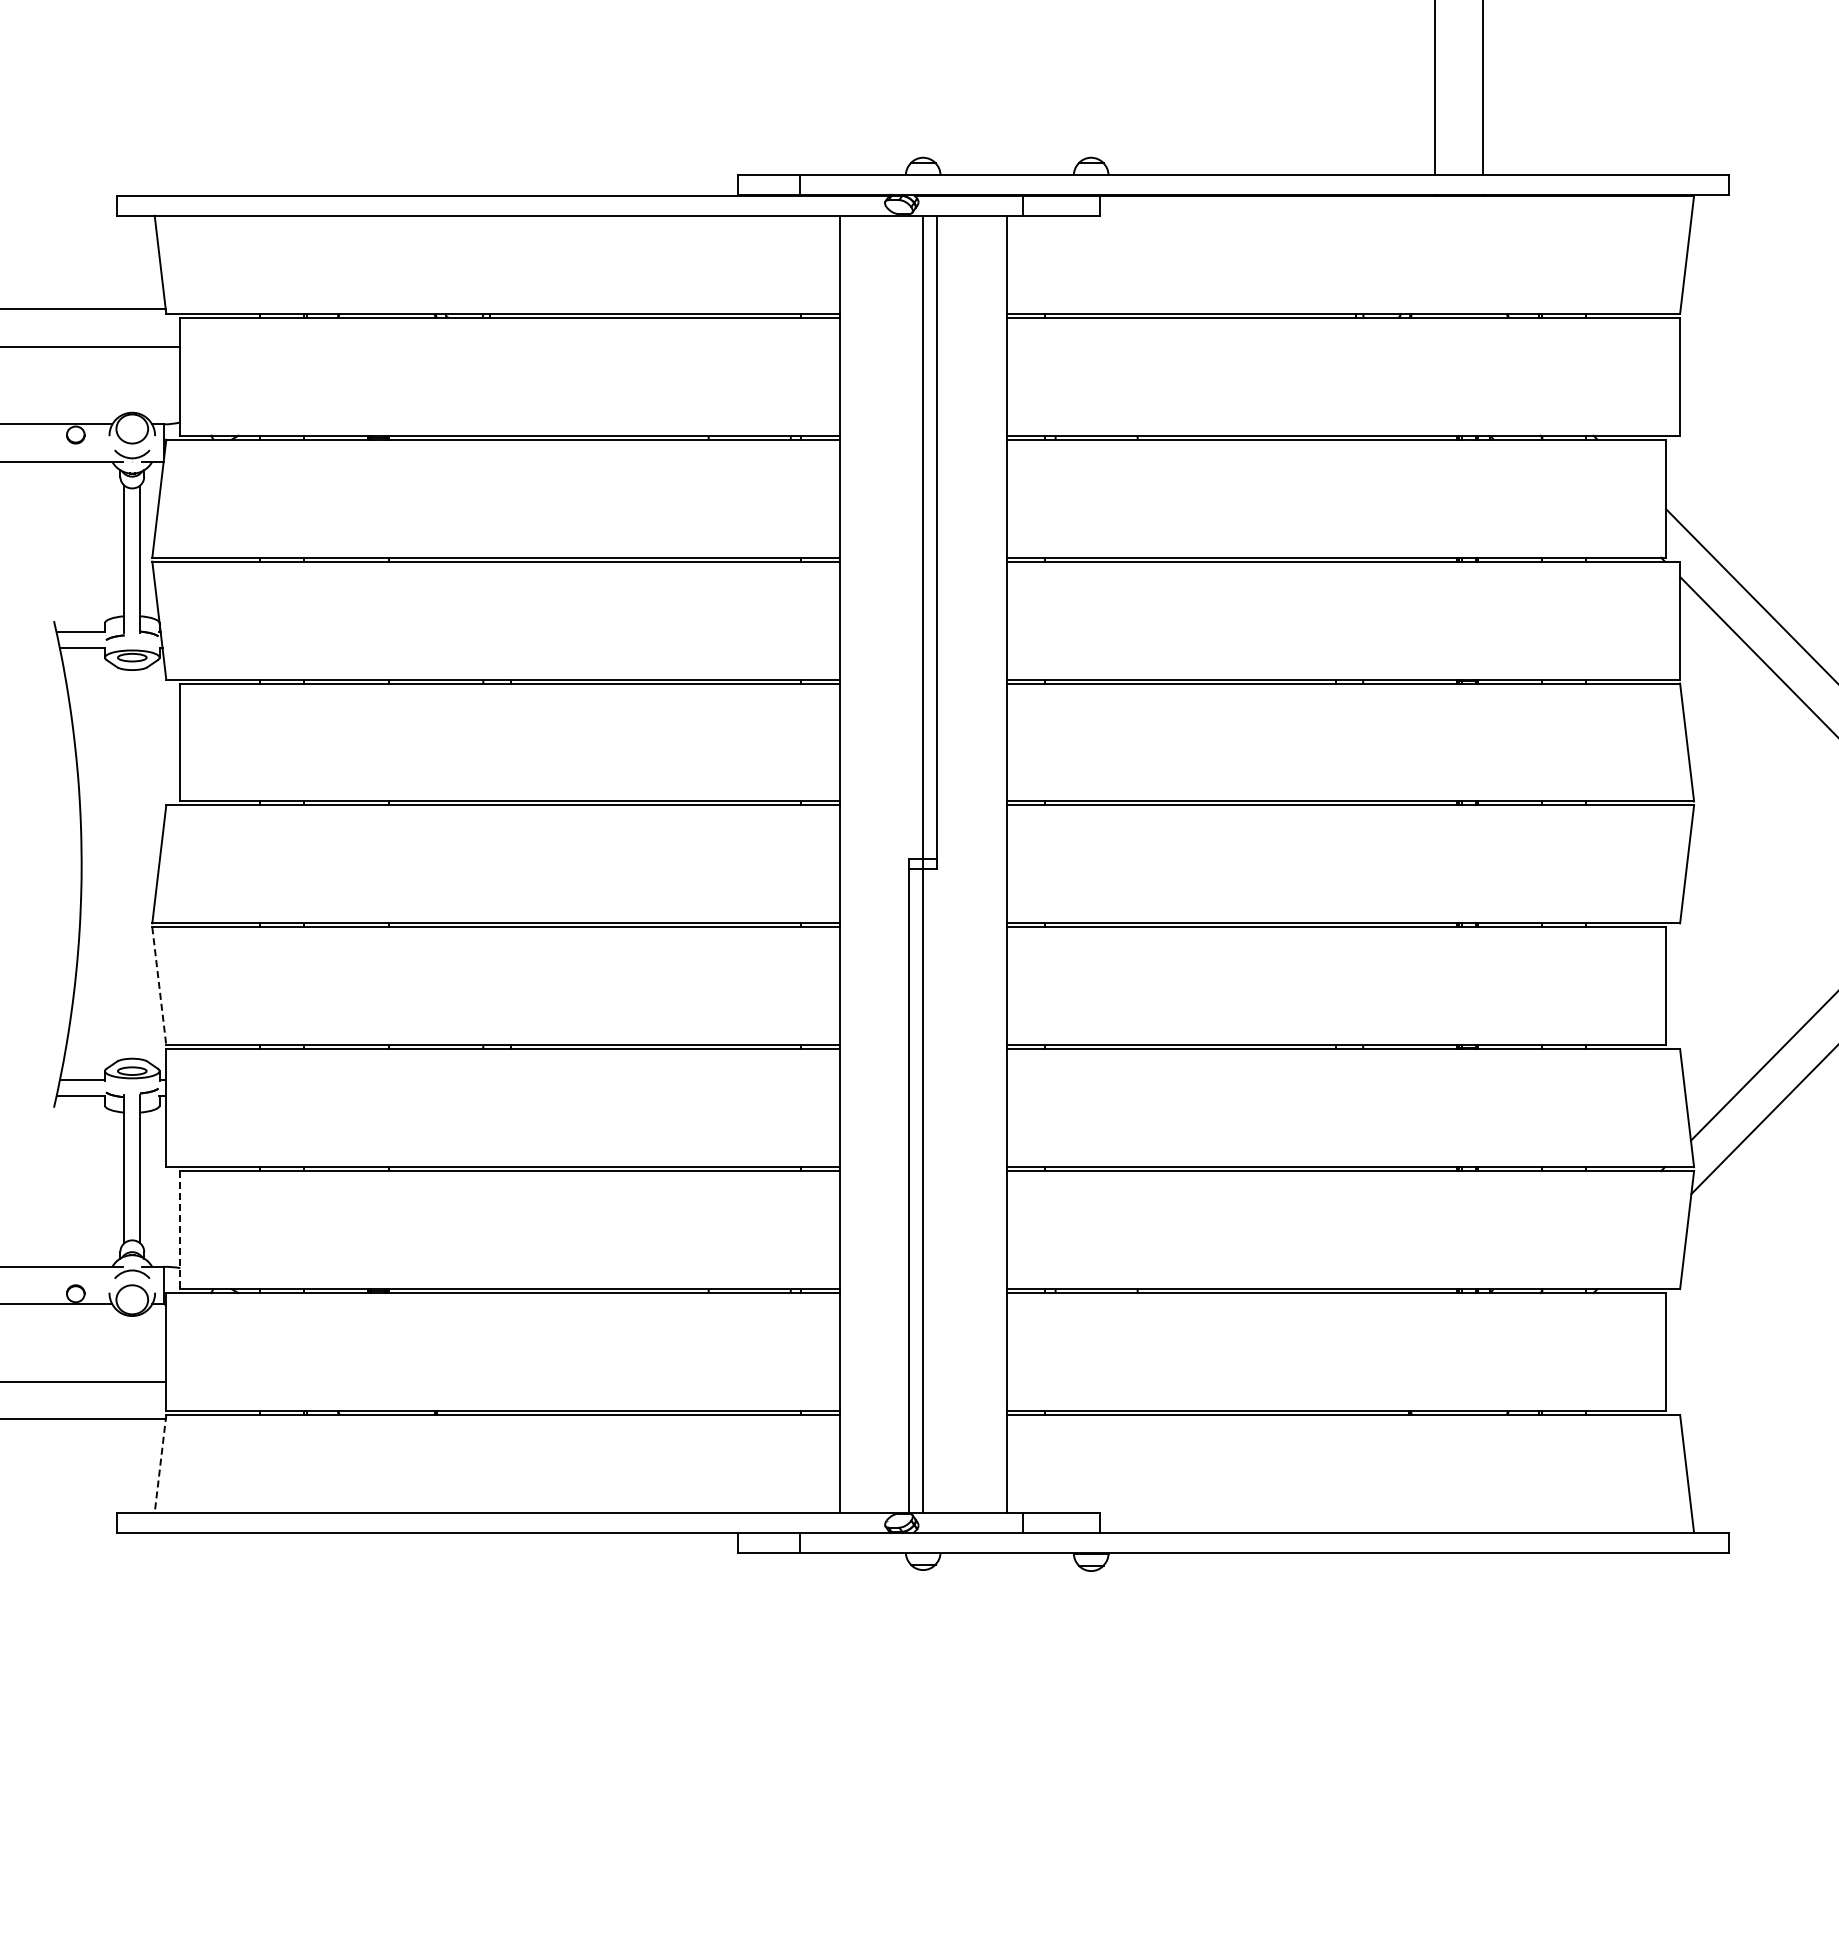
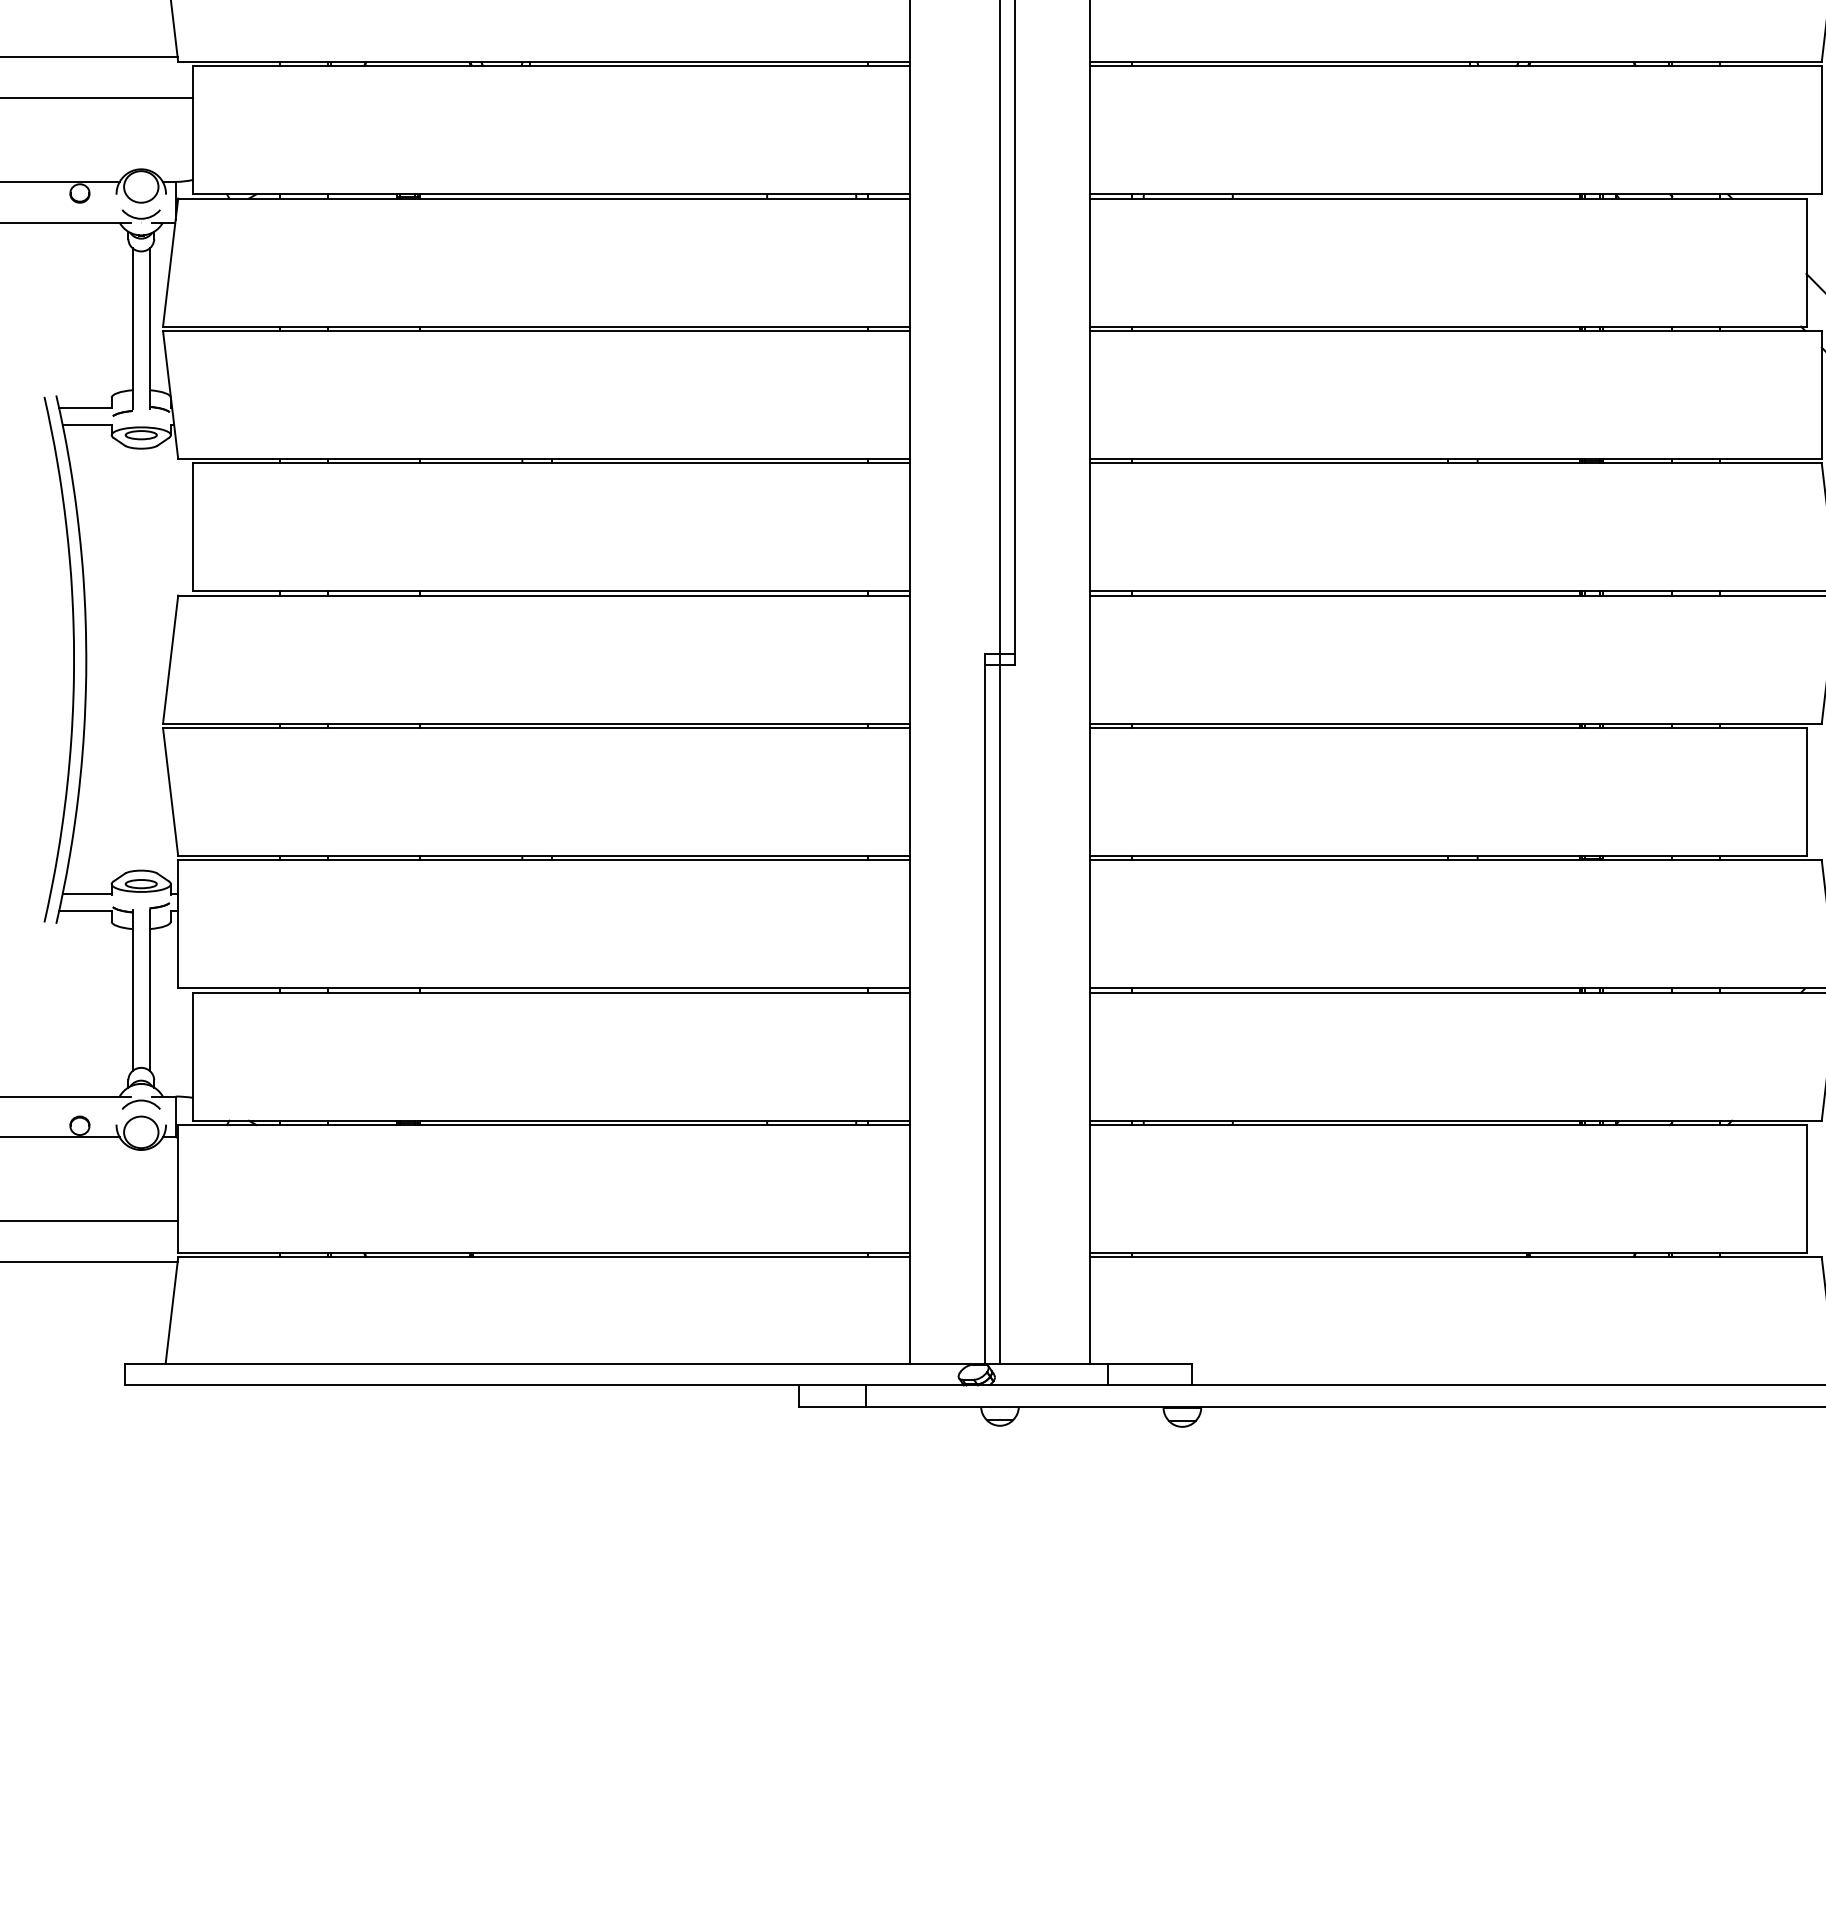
curve: (69, 864) -> (73, 659), added
line: (159, 986) -> (170, 792), dashed -> solid
line: (180, 1230) -> (193, 1057), dashed -> solid
line: (160, 1464) -> (171, 1311), dashed -> solid

